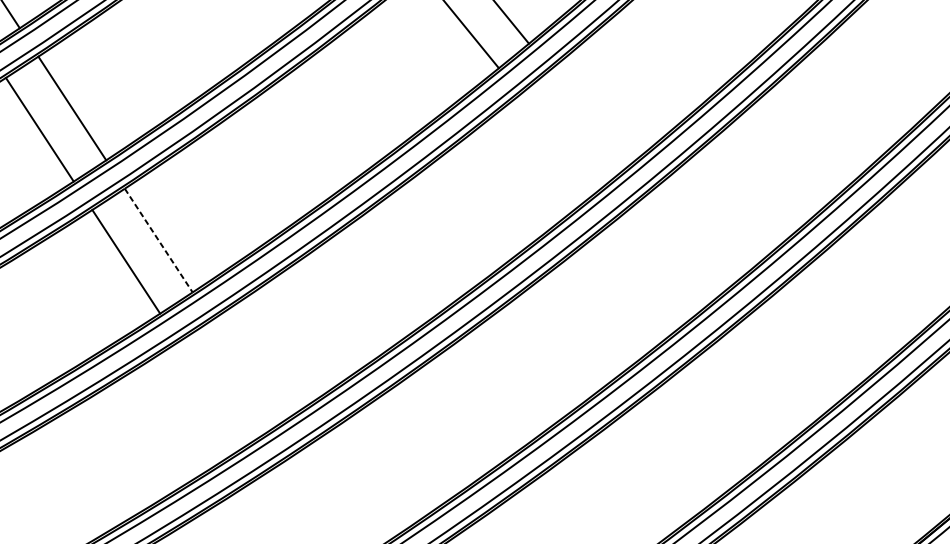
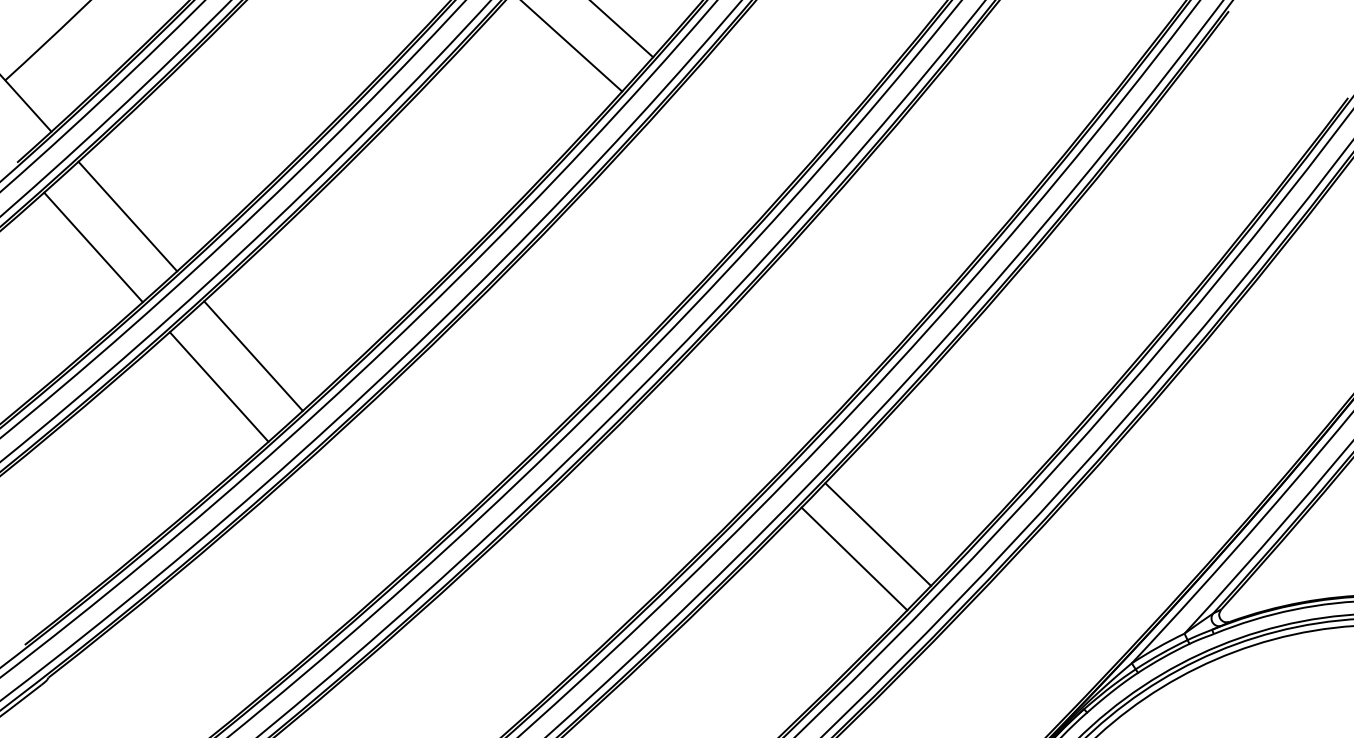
line: (158, 240) -> (253, 356), dashed -> solid
line: (654, 469) -> (878, 534), added
line: (631, 485) -> (854, 558), added

